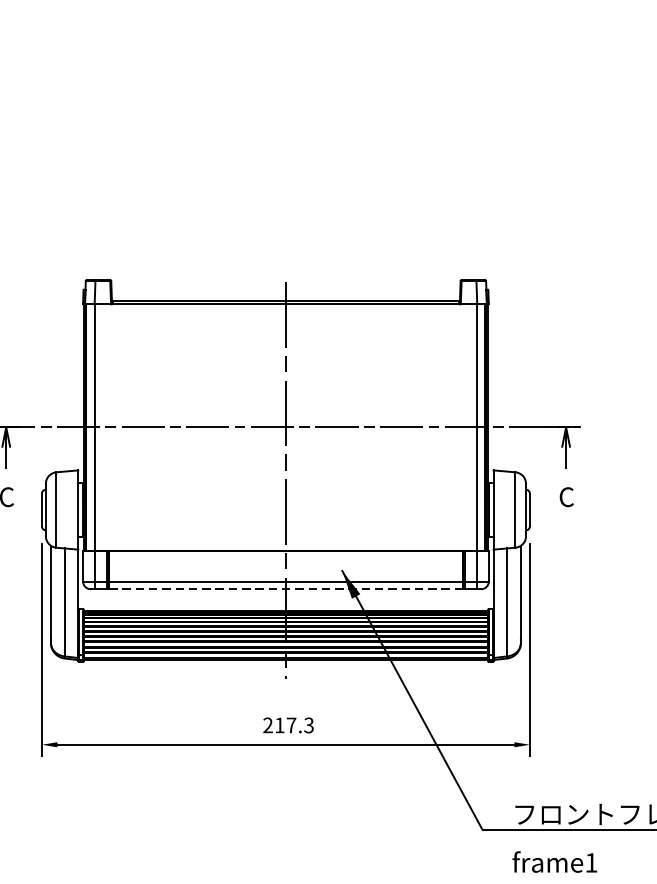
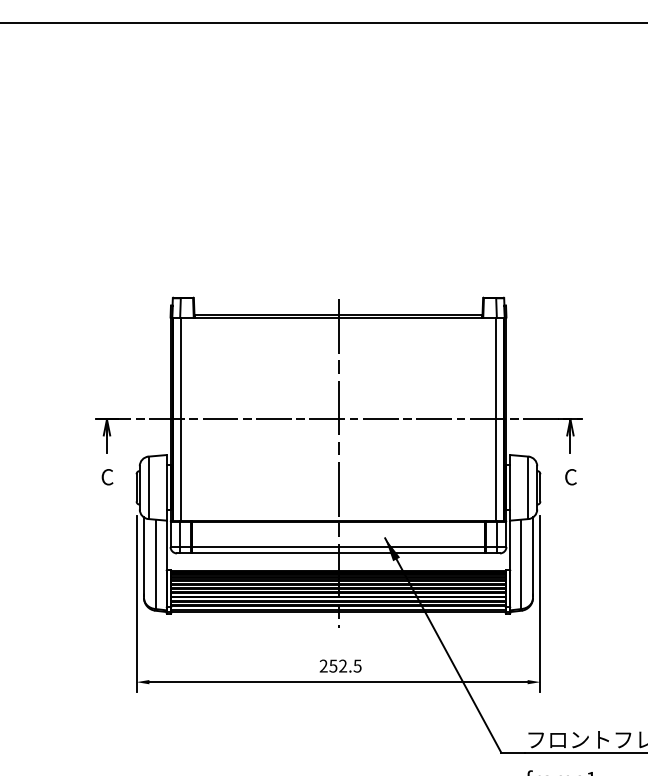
line: (287, 589) -> (339, 553), dashed -> solid
text: (294, 724) -> (345, 665), 217.3 -> 252.5

